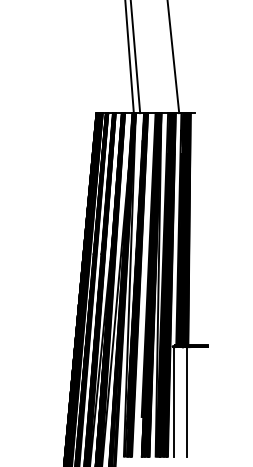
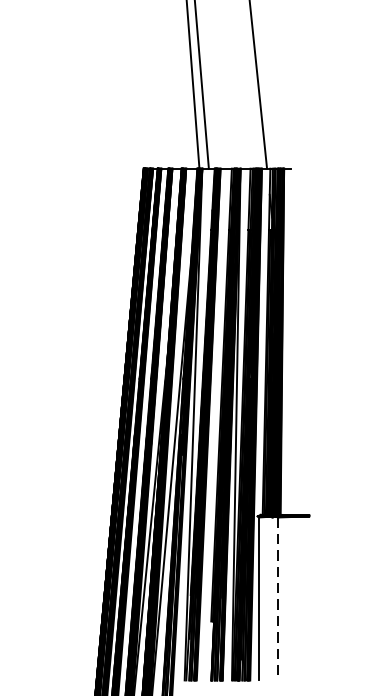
line: (186, 401) -> (277, 598), solid -> dashed

